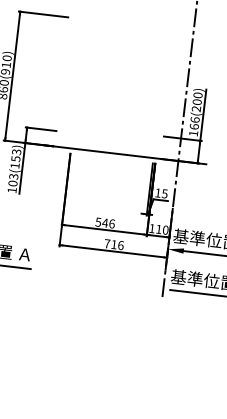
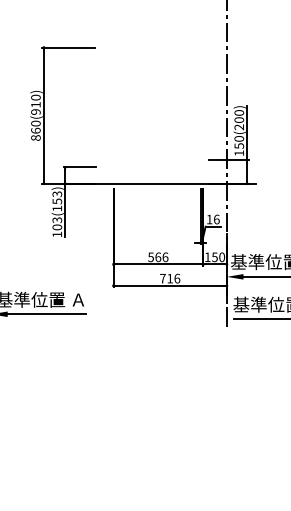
text: (194, 122) -> (238, 141), 166(200) -> 150(200)
text: (164, 193) -> (216, 219), 15 -> 16
text: (105, 223) -> (158, 257), 546 -> 566
text: (158, 229) -> (214, 257), 110 -> 150

